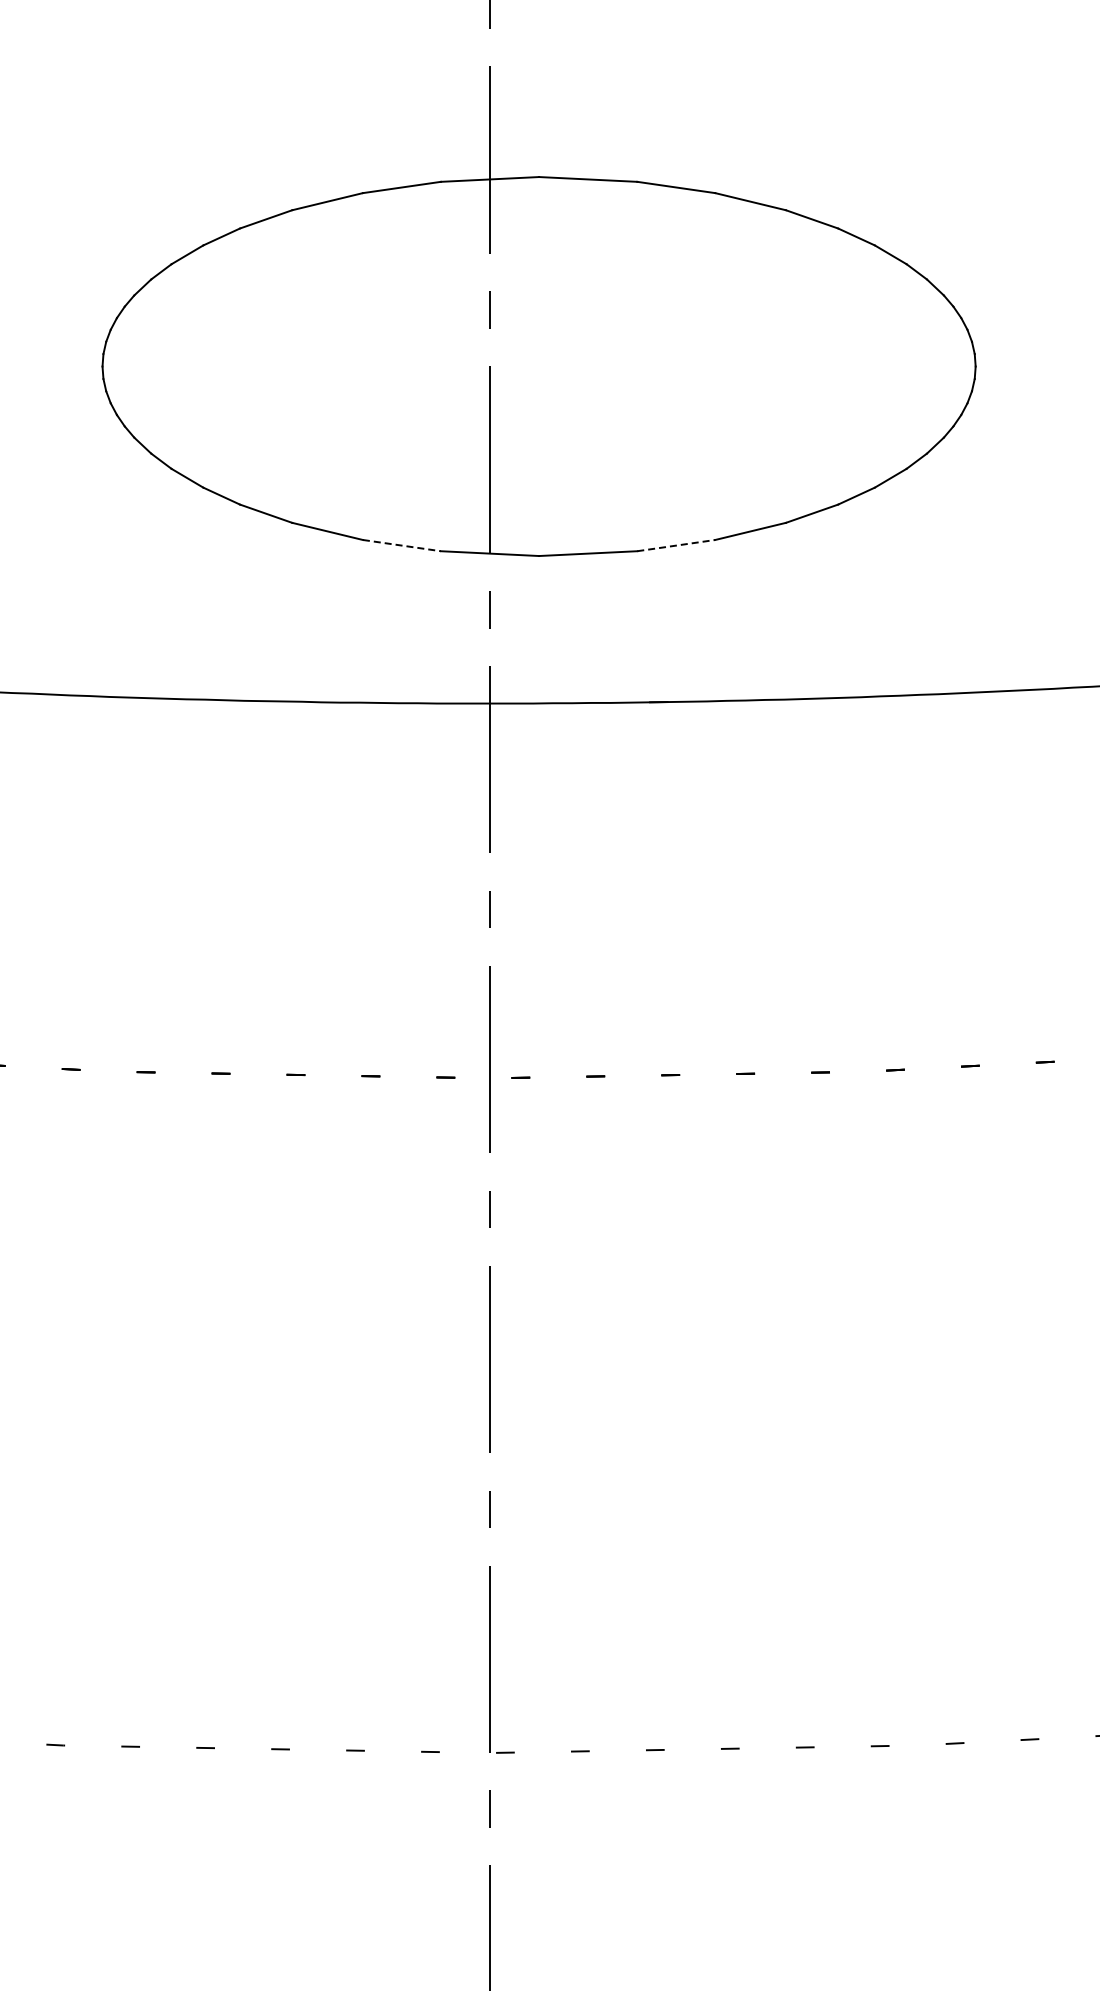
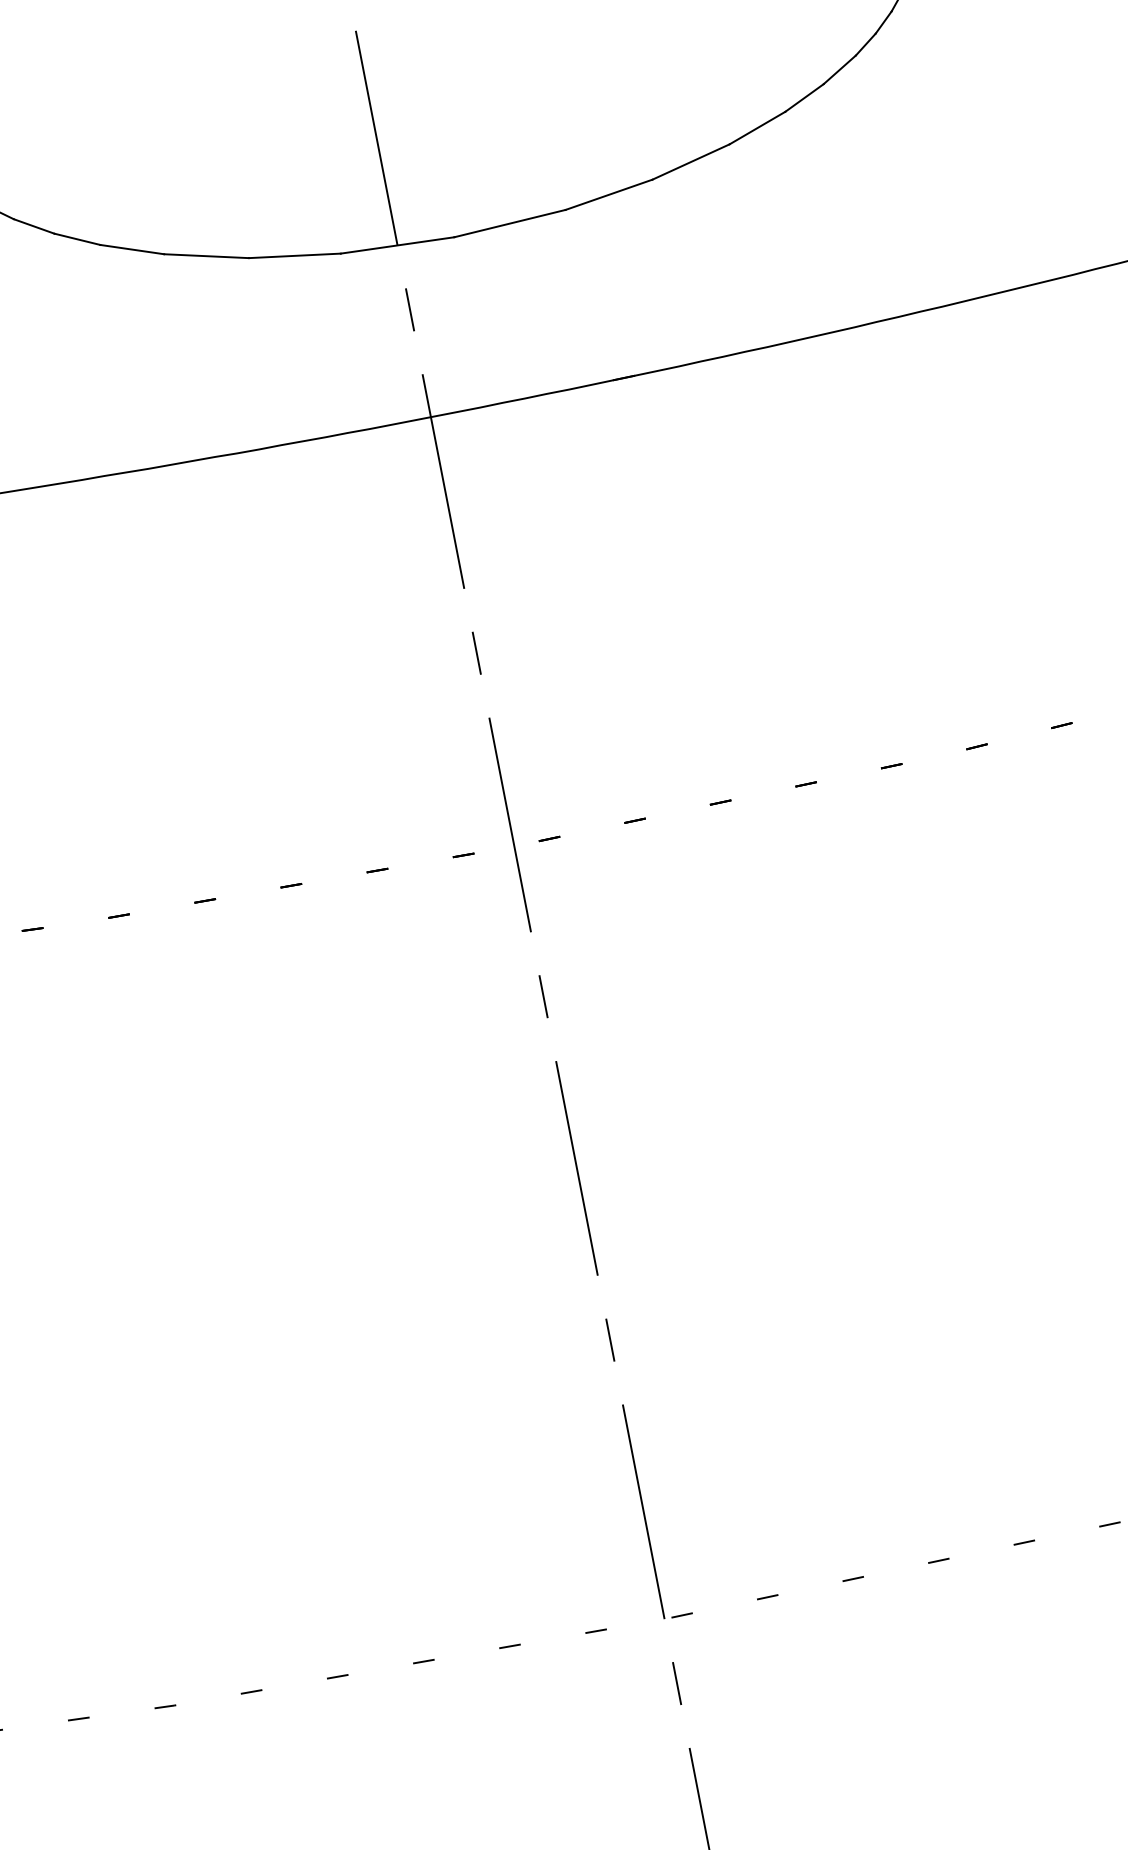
line: (402, 545) -> (295, 255), dashed -> solid
line: (676, 545) -> (609, 194), dashed -> solid

